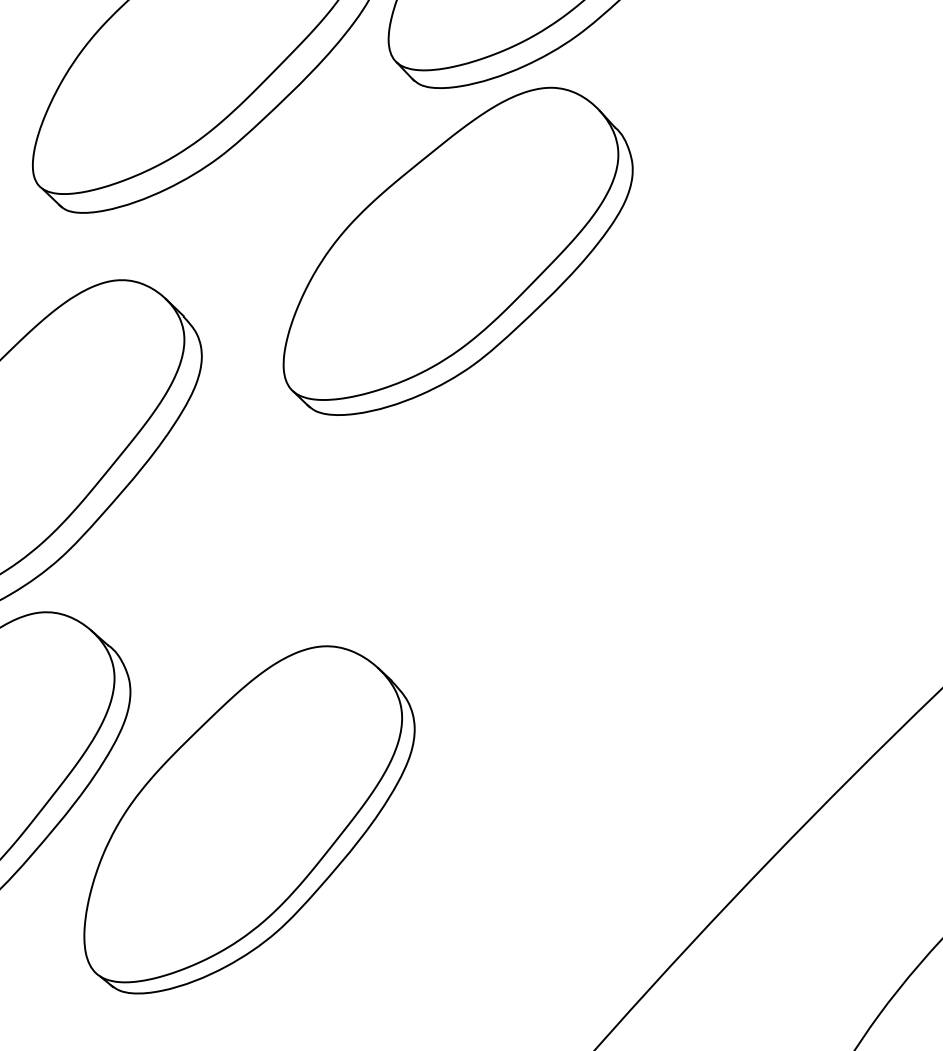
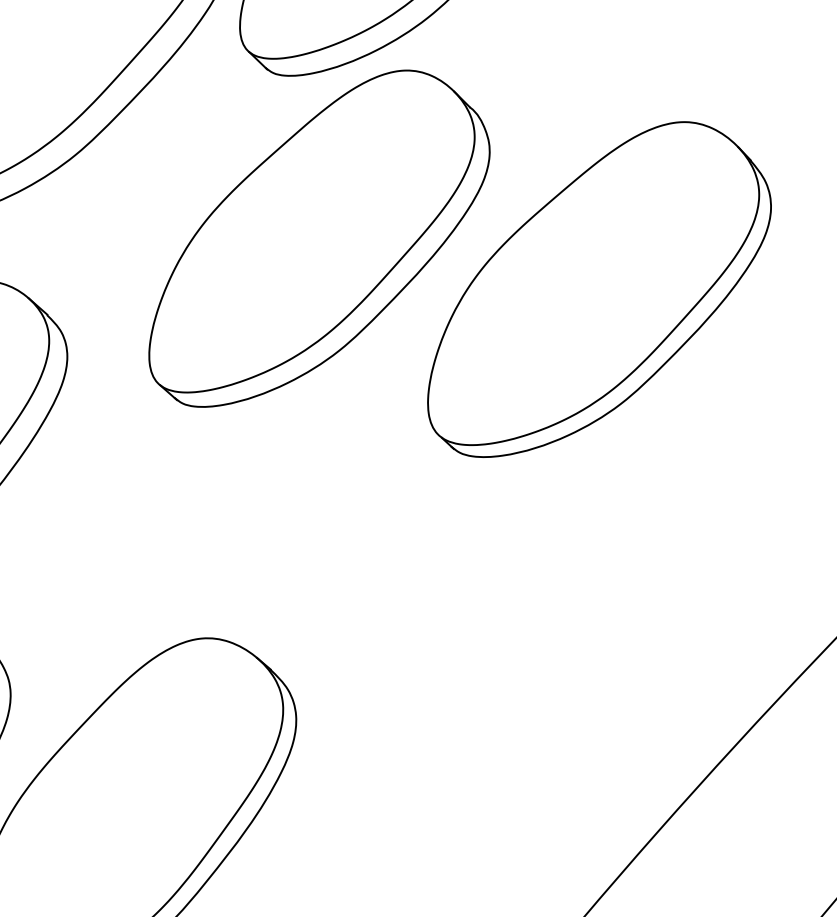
part: (735, 314) -> (598, 289), added

